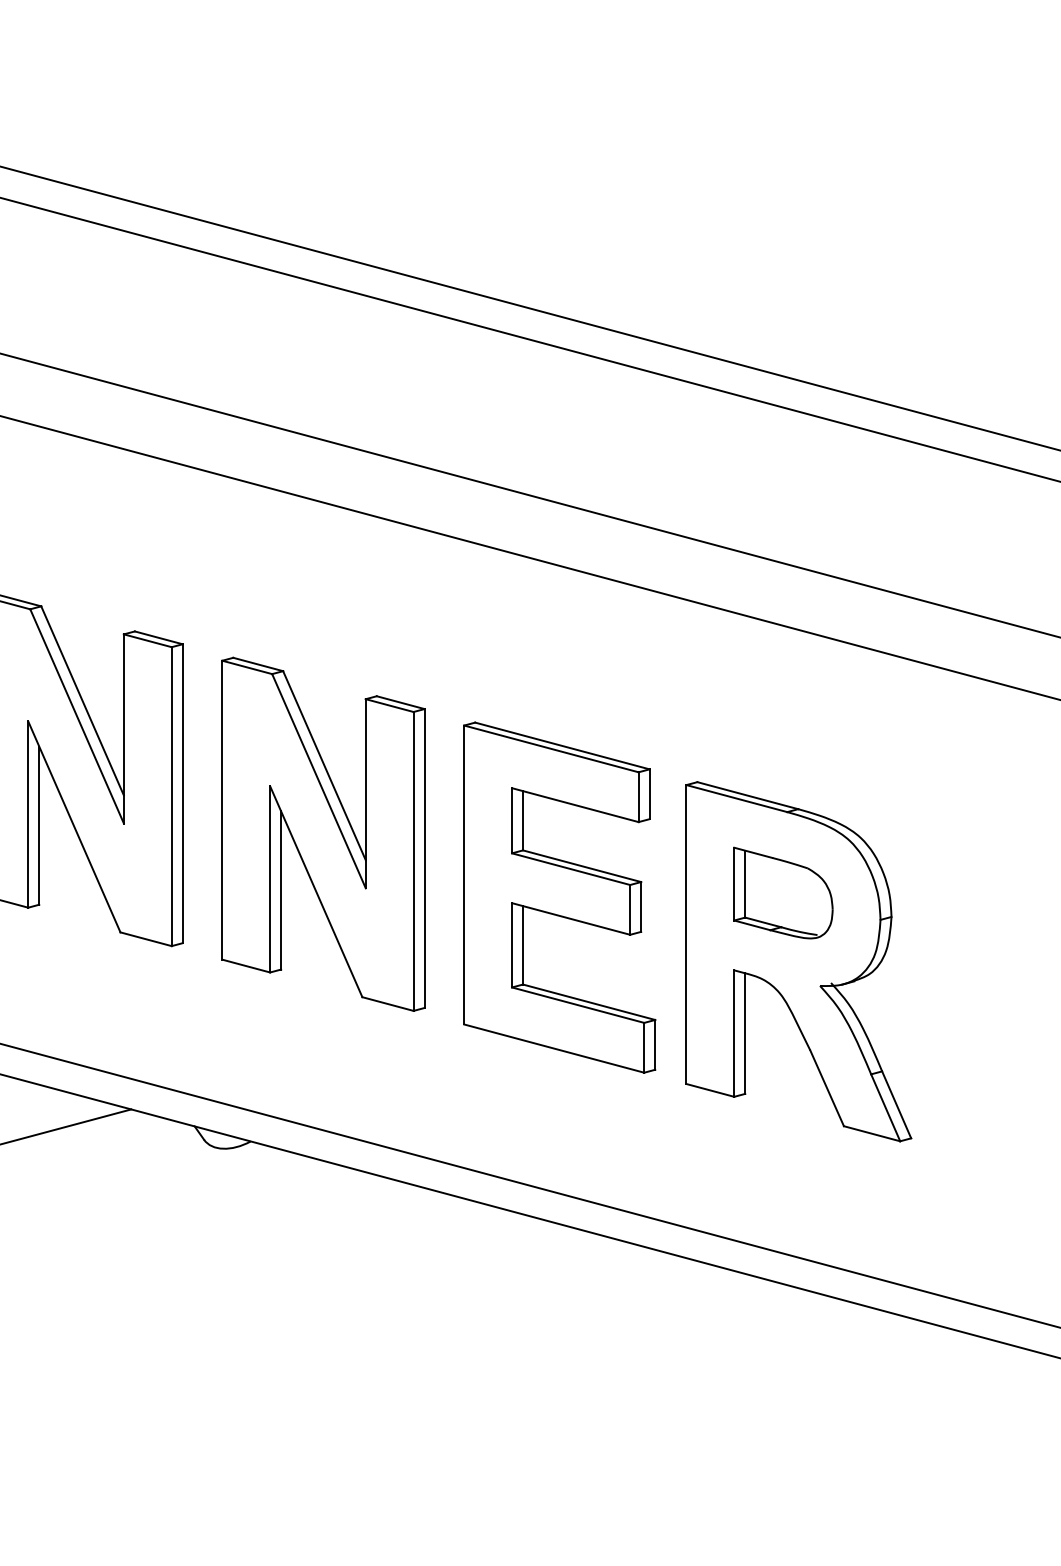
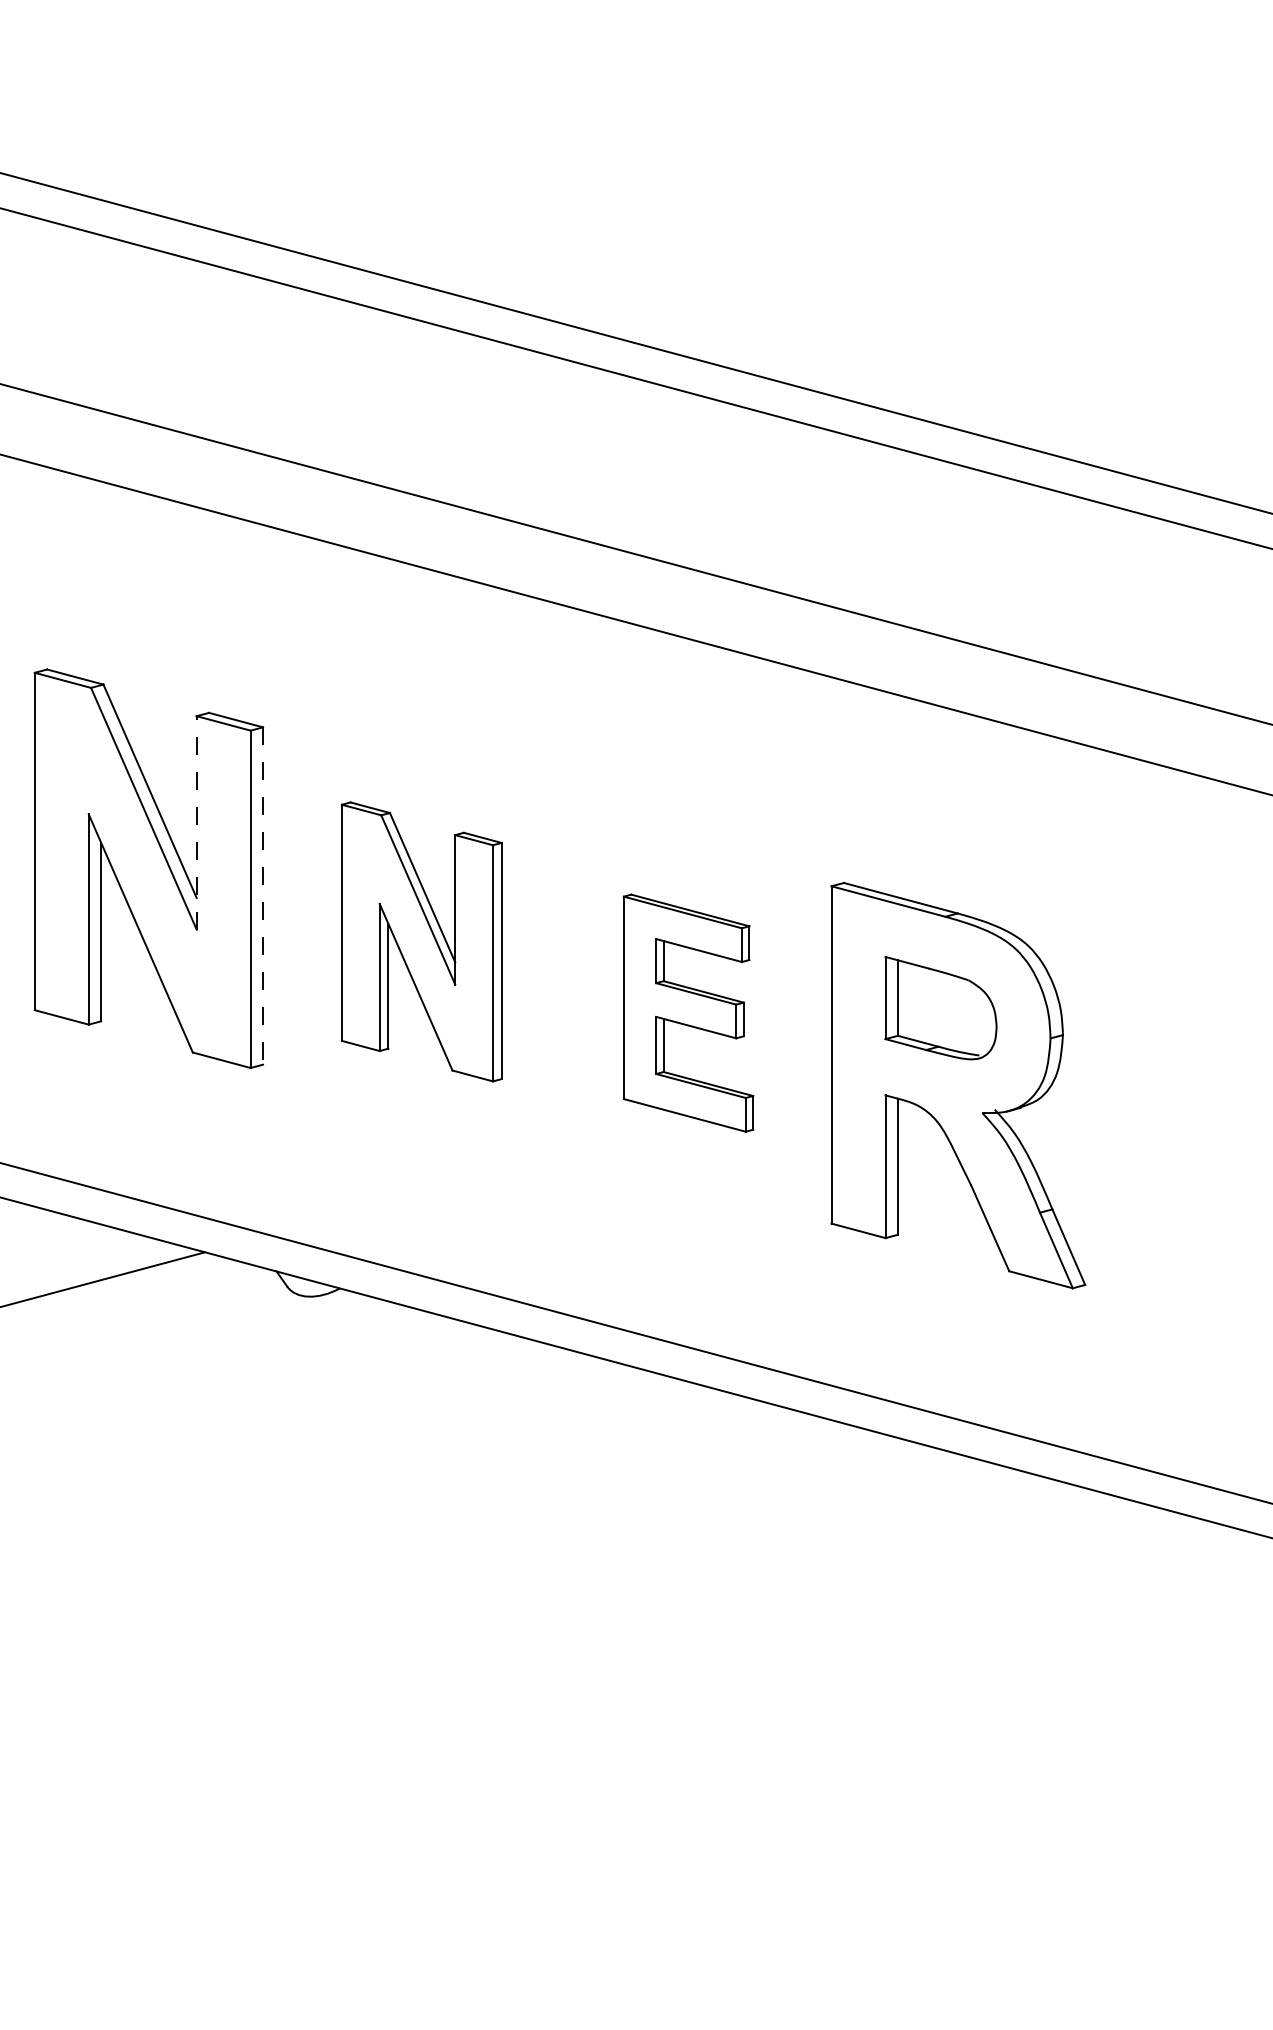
line: (123, 728) -> (196, 822), solid -> dashed
line: (183, 794) -> (263, 896), solid -> dashed
part: (323, 834) -> (421, 941), size x0.7
part: (559, 896) -> (688, 1012), size x0.6

